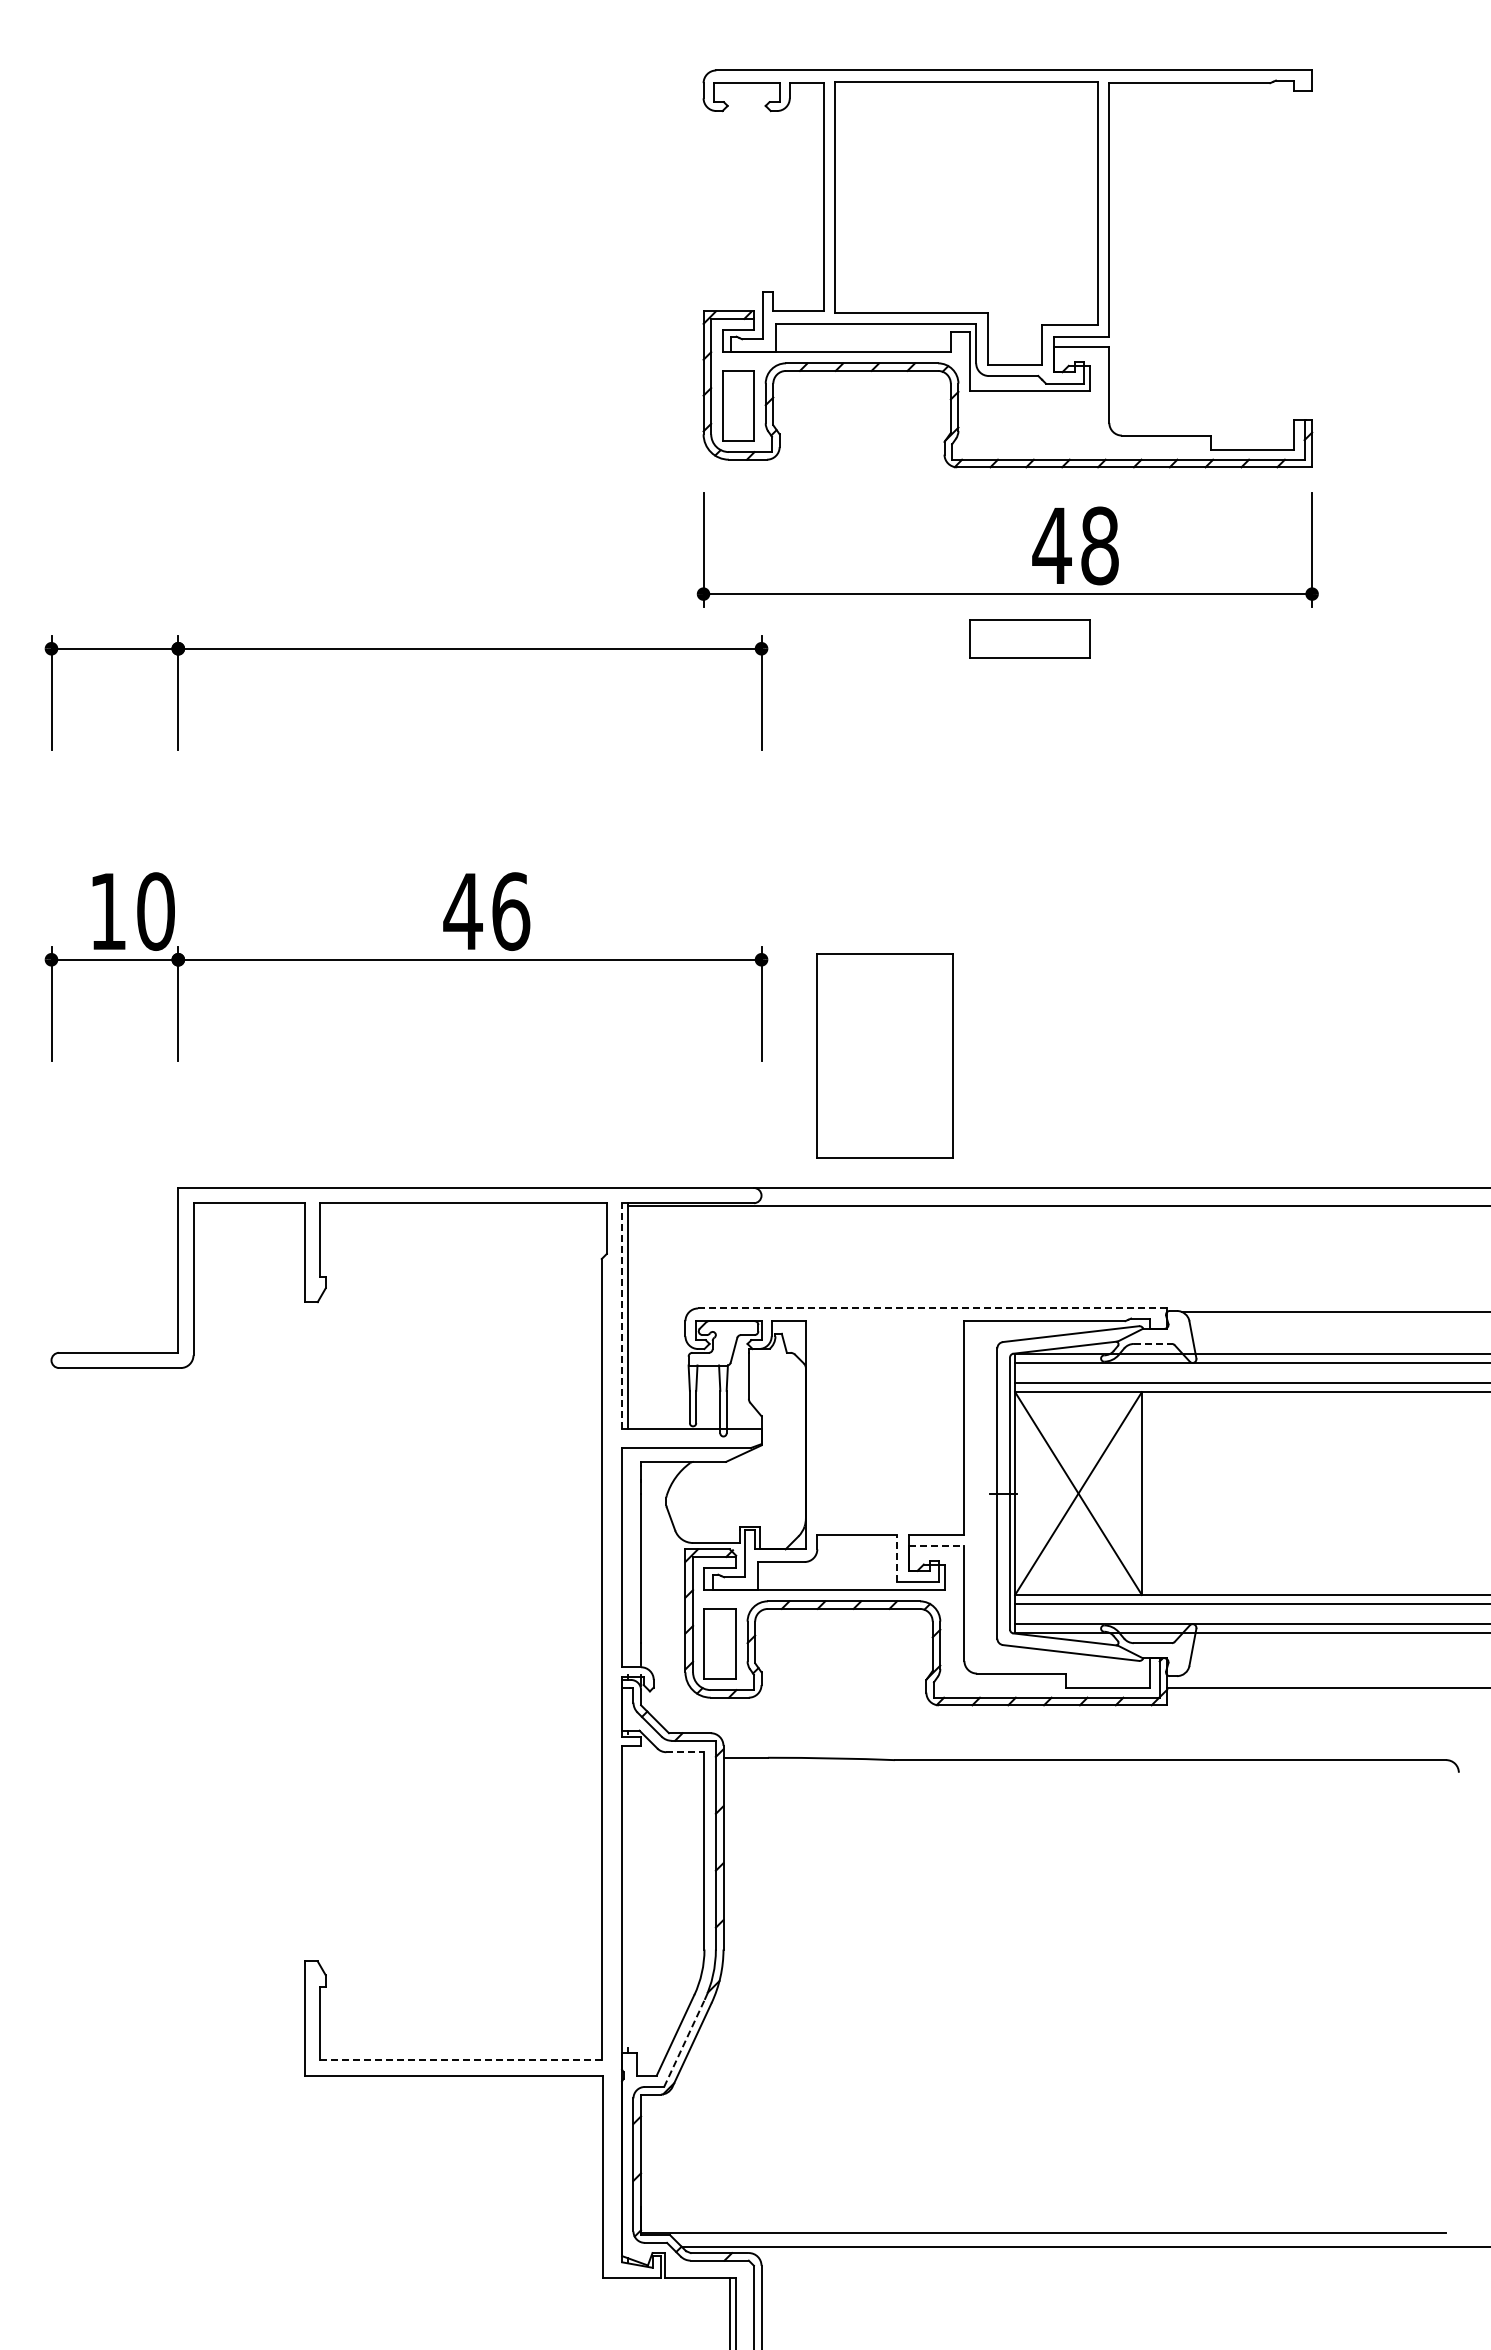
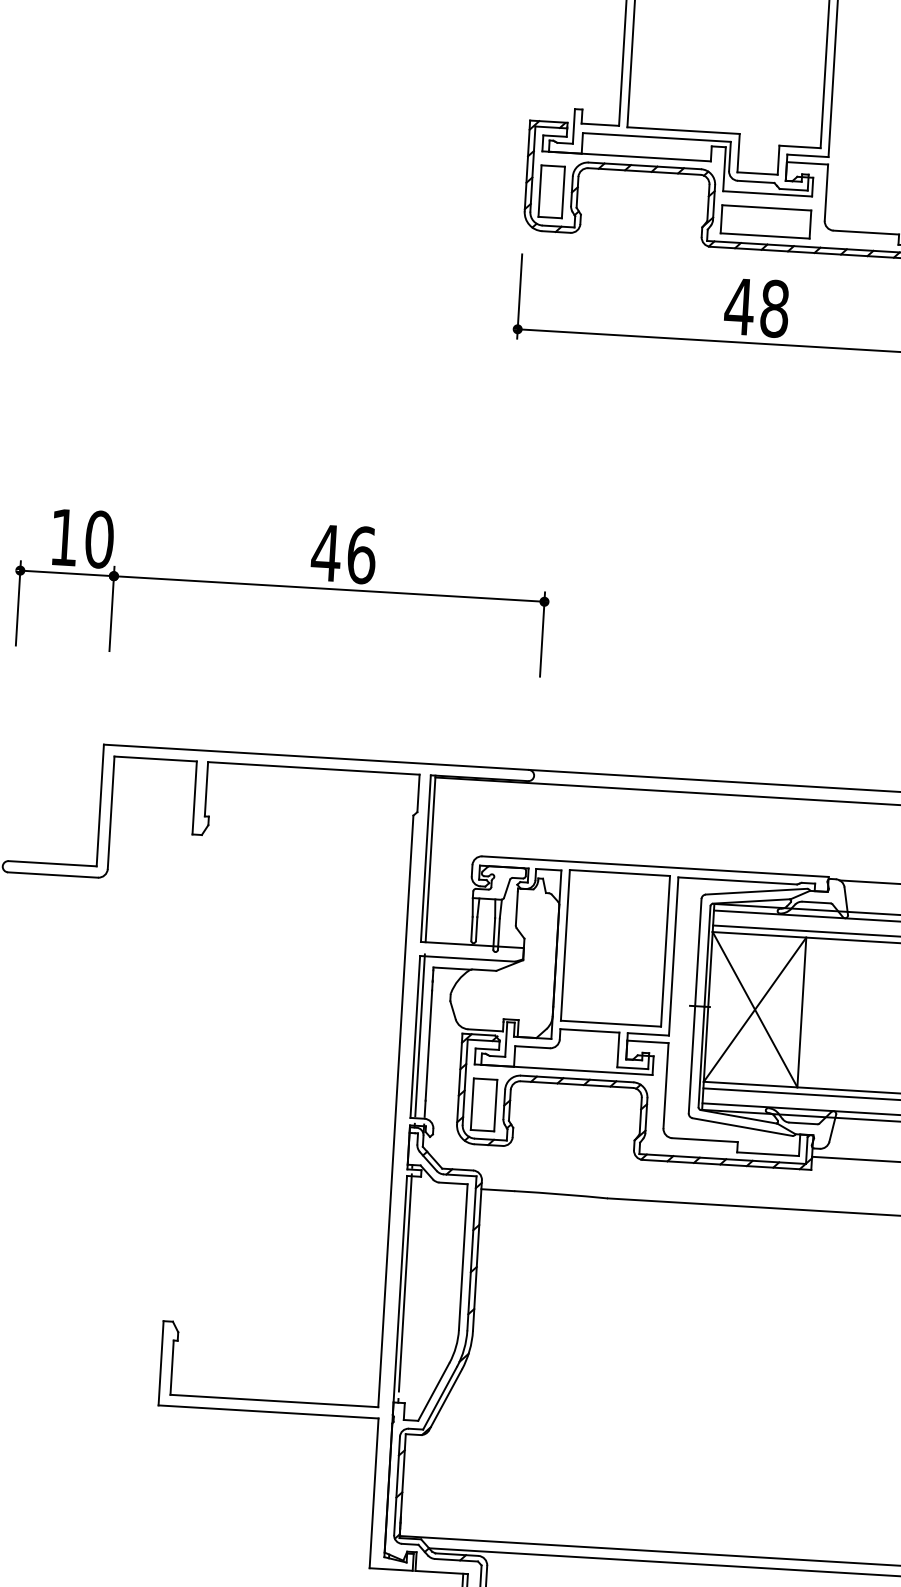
text: (1075, 545) -> (756, 307), moved
part: (1029, 638) -> (765, 221), moved
part: (406, 649) -> (296, 357), removed
part: (884, 1055) -> (615, 948), moved
line: (932, 1308) -> (655, 866), dashed -> solid
line: (622, 1316) -> (426, 859), dashed -> solid
line: (1153, 1343) -> (816, 902), dashed -> solid
line: (936, 1545) -> (647, 1041), dashed -> solid
line: (628, 1554) -> (420, 1034), added
line: (897, 1558) -> (618, 1049), dashed -> solid
line: (685, 1752) -> (453, 1183), dashed -> solid
line: (628, 1890) -> (405, 1282), added
line: (684, 2042) -> (440, 1397), dashed -> solid
line: (461, 2060) -> (274, 1401), dashed -> solid

